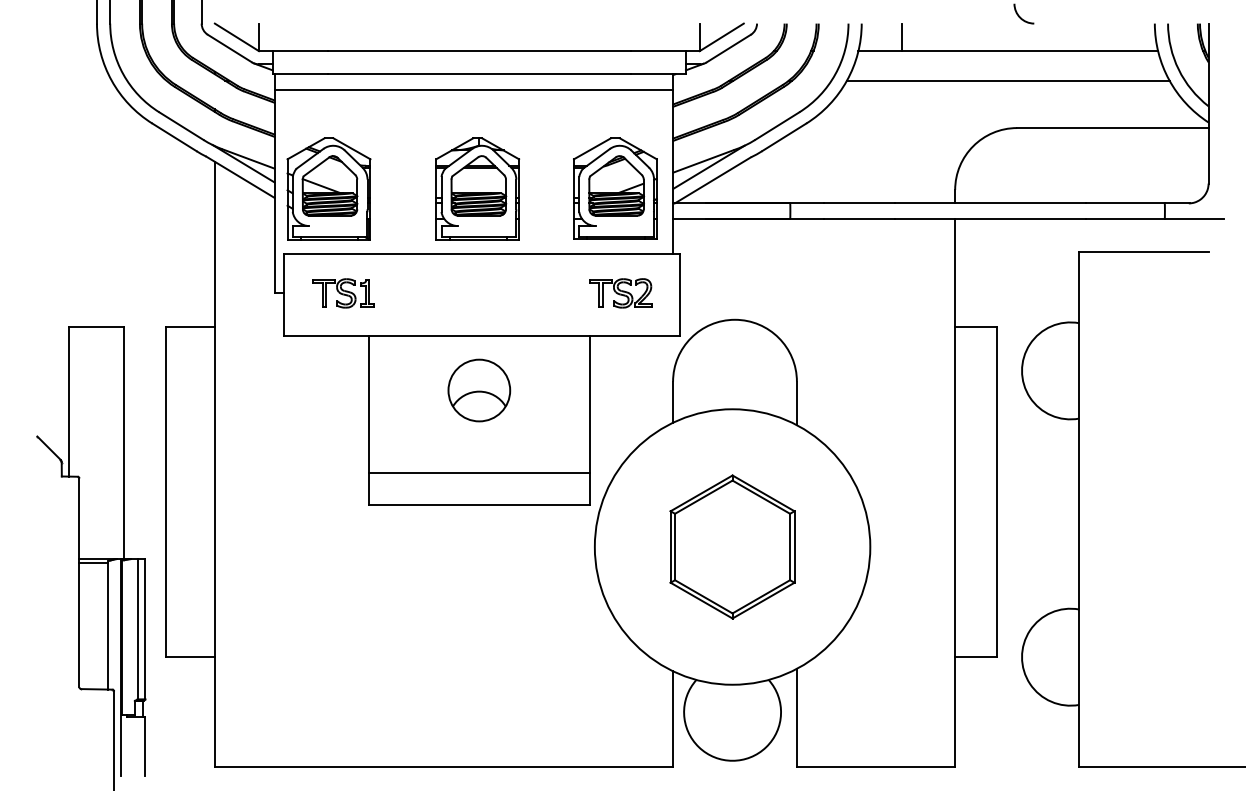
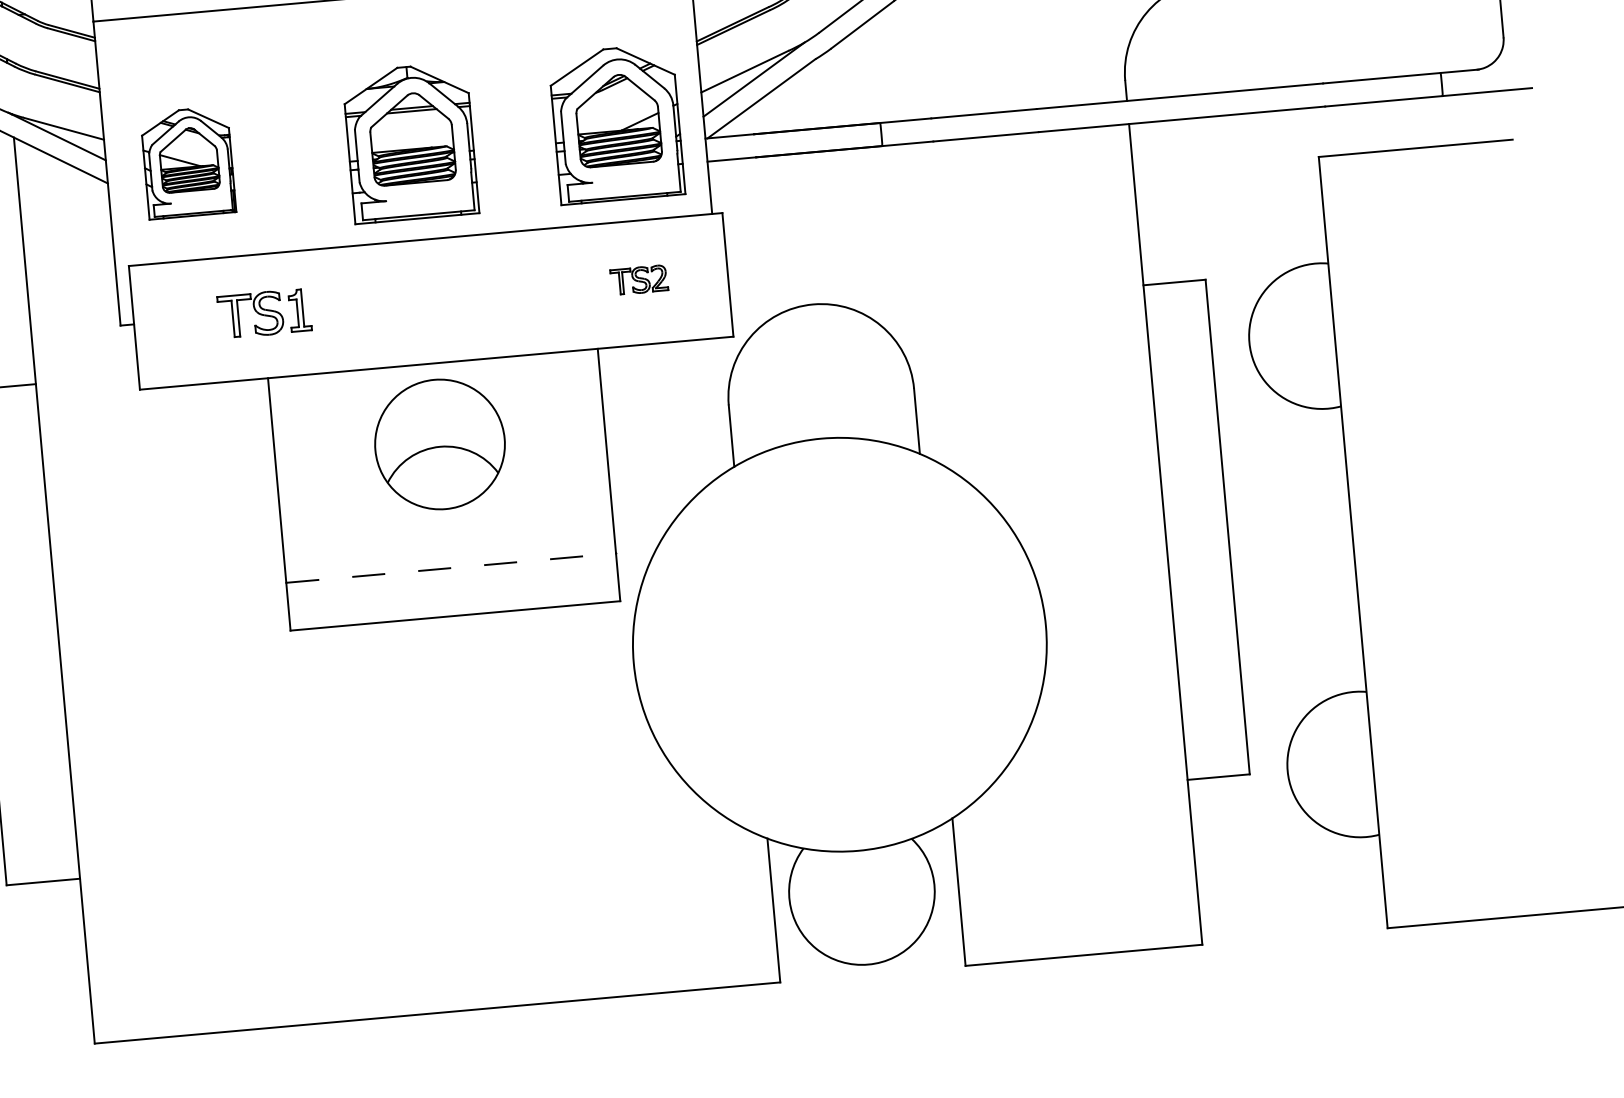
part: (328, 188) -> (187, 162), size x0.7
part: (343, 293) -> (264, 313), moved
part: (620, 293) -> (638, 280), size x0.6
part: (479, 390) -> (440, 444), size x1.4
line: (479, 473) -> (451, 568), solid -> dashed
part: (732, 546) -> (839, 643), removed

